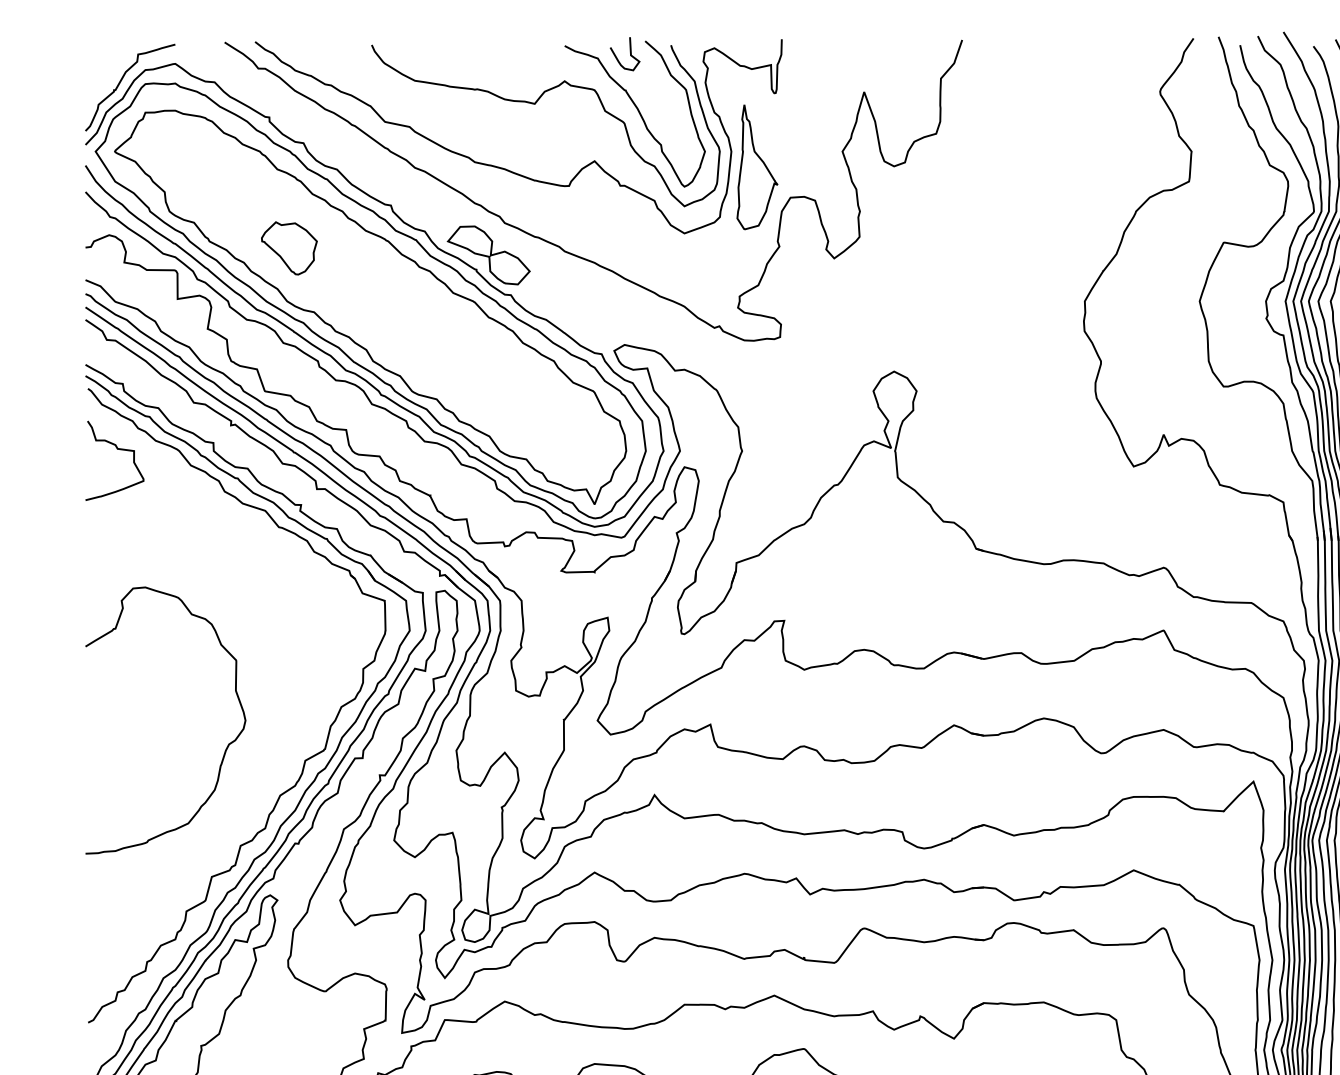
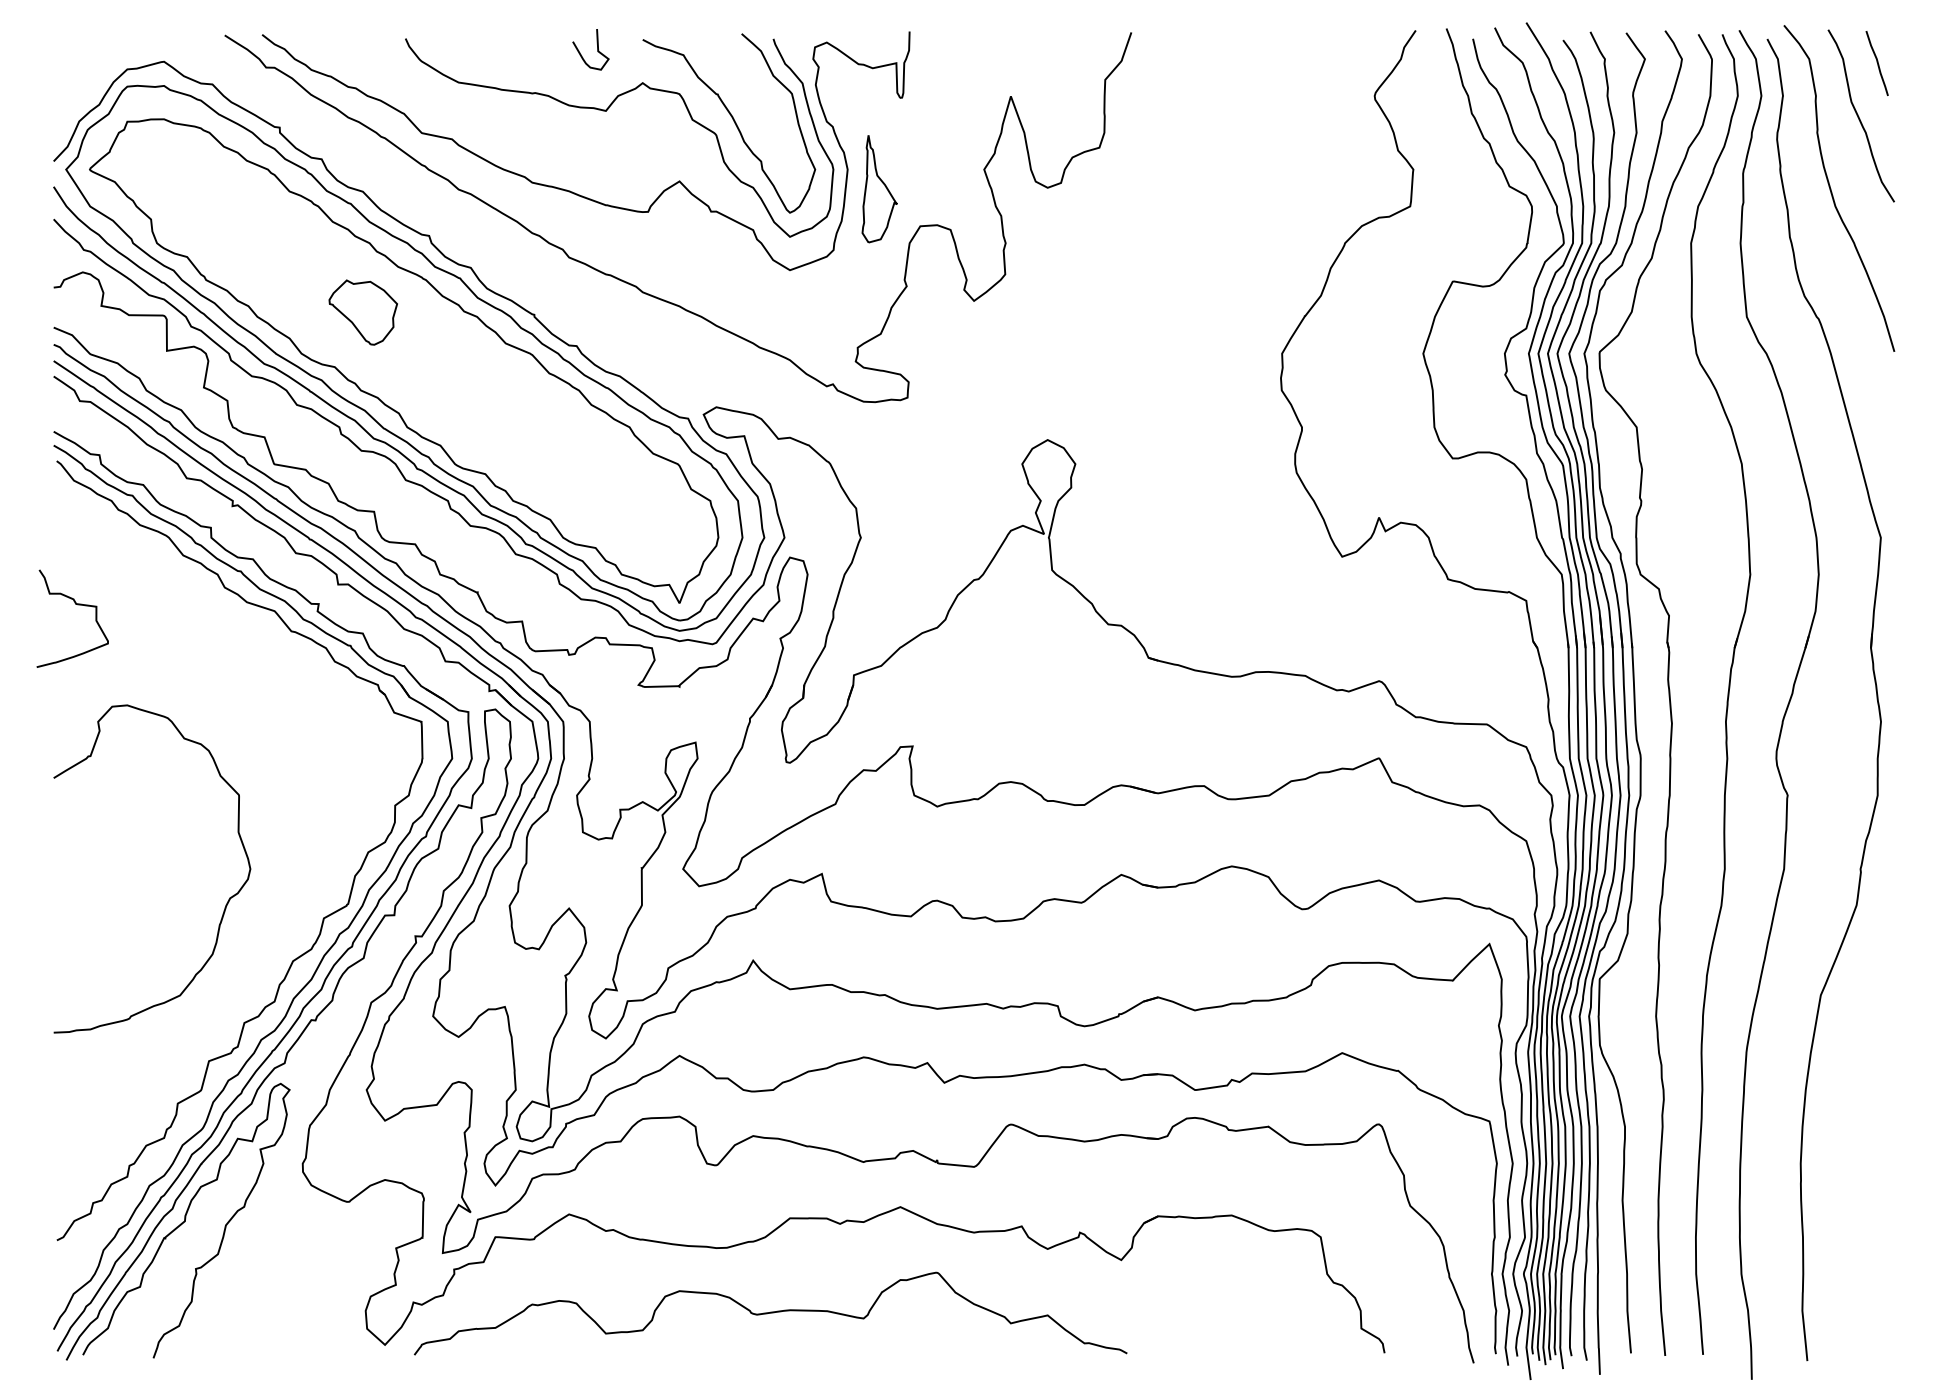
curve: (630, 53) -> (597, 49), moved
curve: (121, 82) -> (97, 84), removed
part: (757, 167) -> (879, 189), size x0.7
part: (288, 248) -> (362, 312), moved
part: (488, 254) -> (549, 296), removed
curve: (118, 450) -> (77, 605), moved

